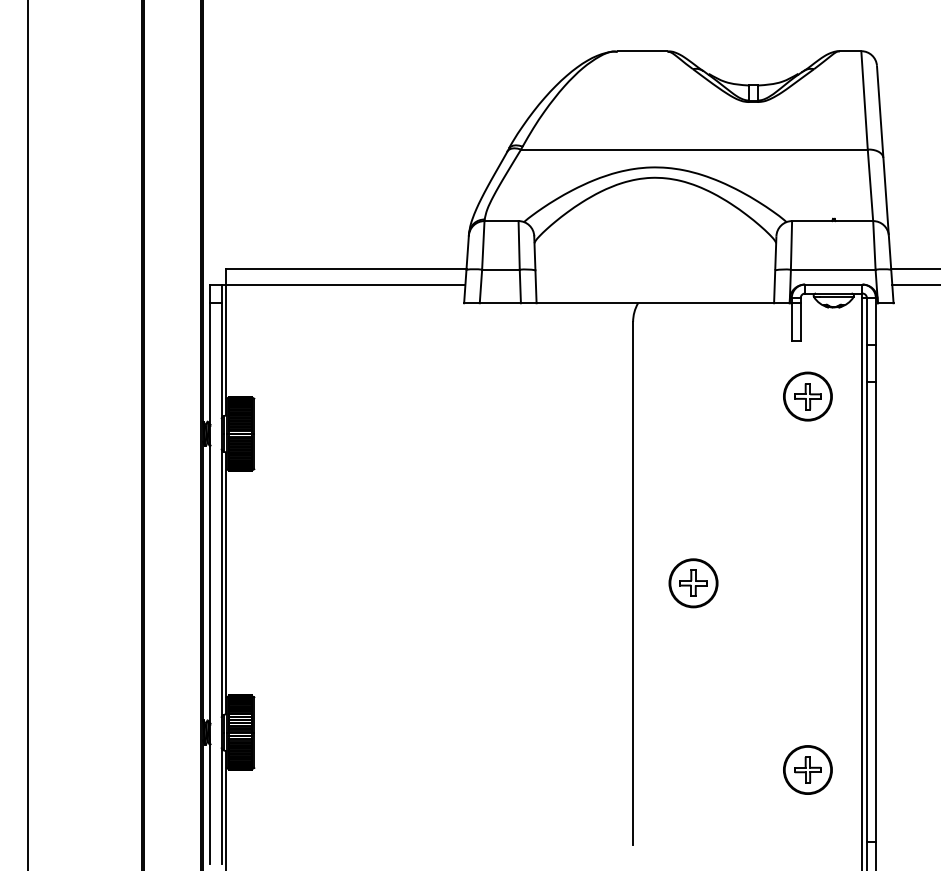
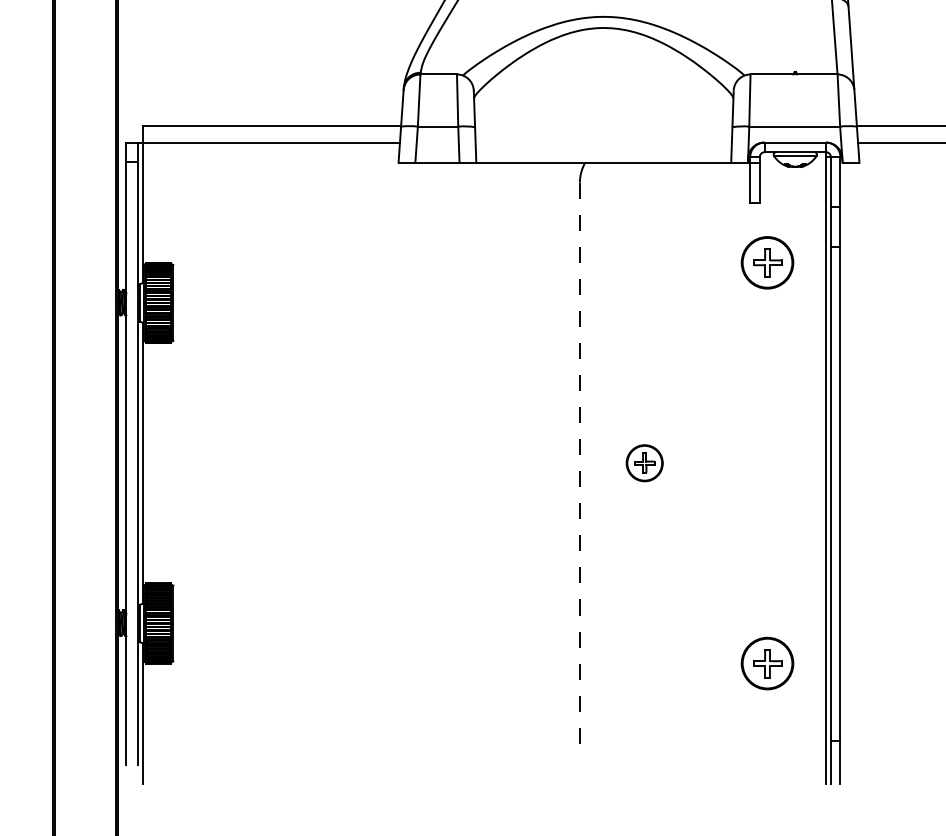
line: (633, 583) -> (580, 463), solid -> dashed
part: (693, 583) -> (644, 463), size x0.7

